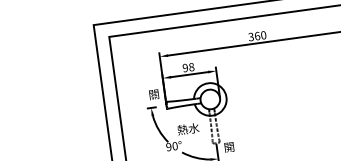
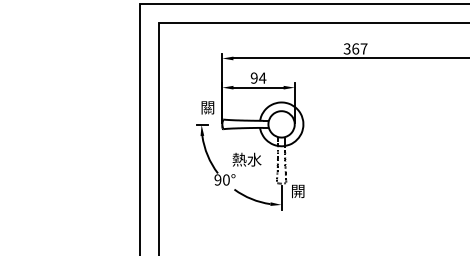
text: (263, 35) -> (363, 48), 360 -> 367
text: (191, 66) -> (262, 77), 98 -> 94

